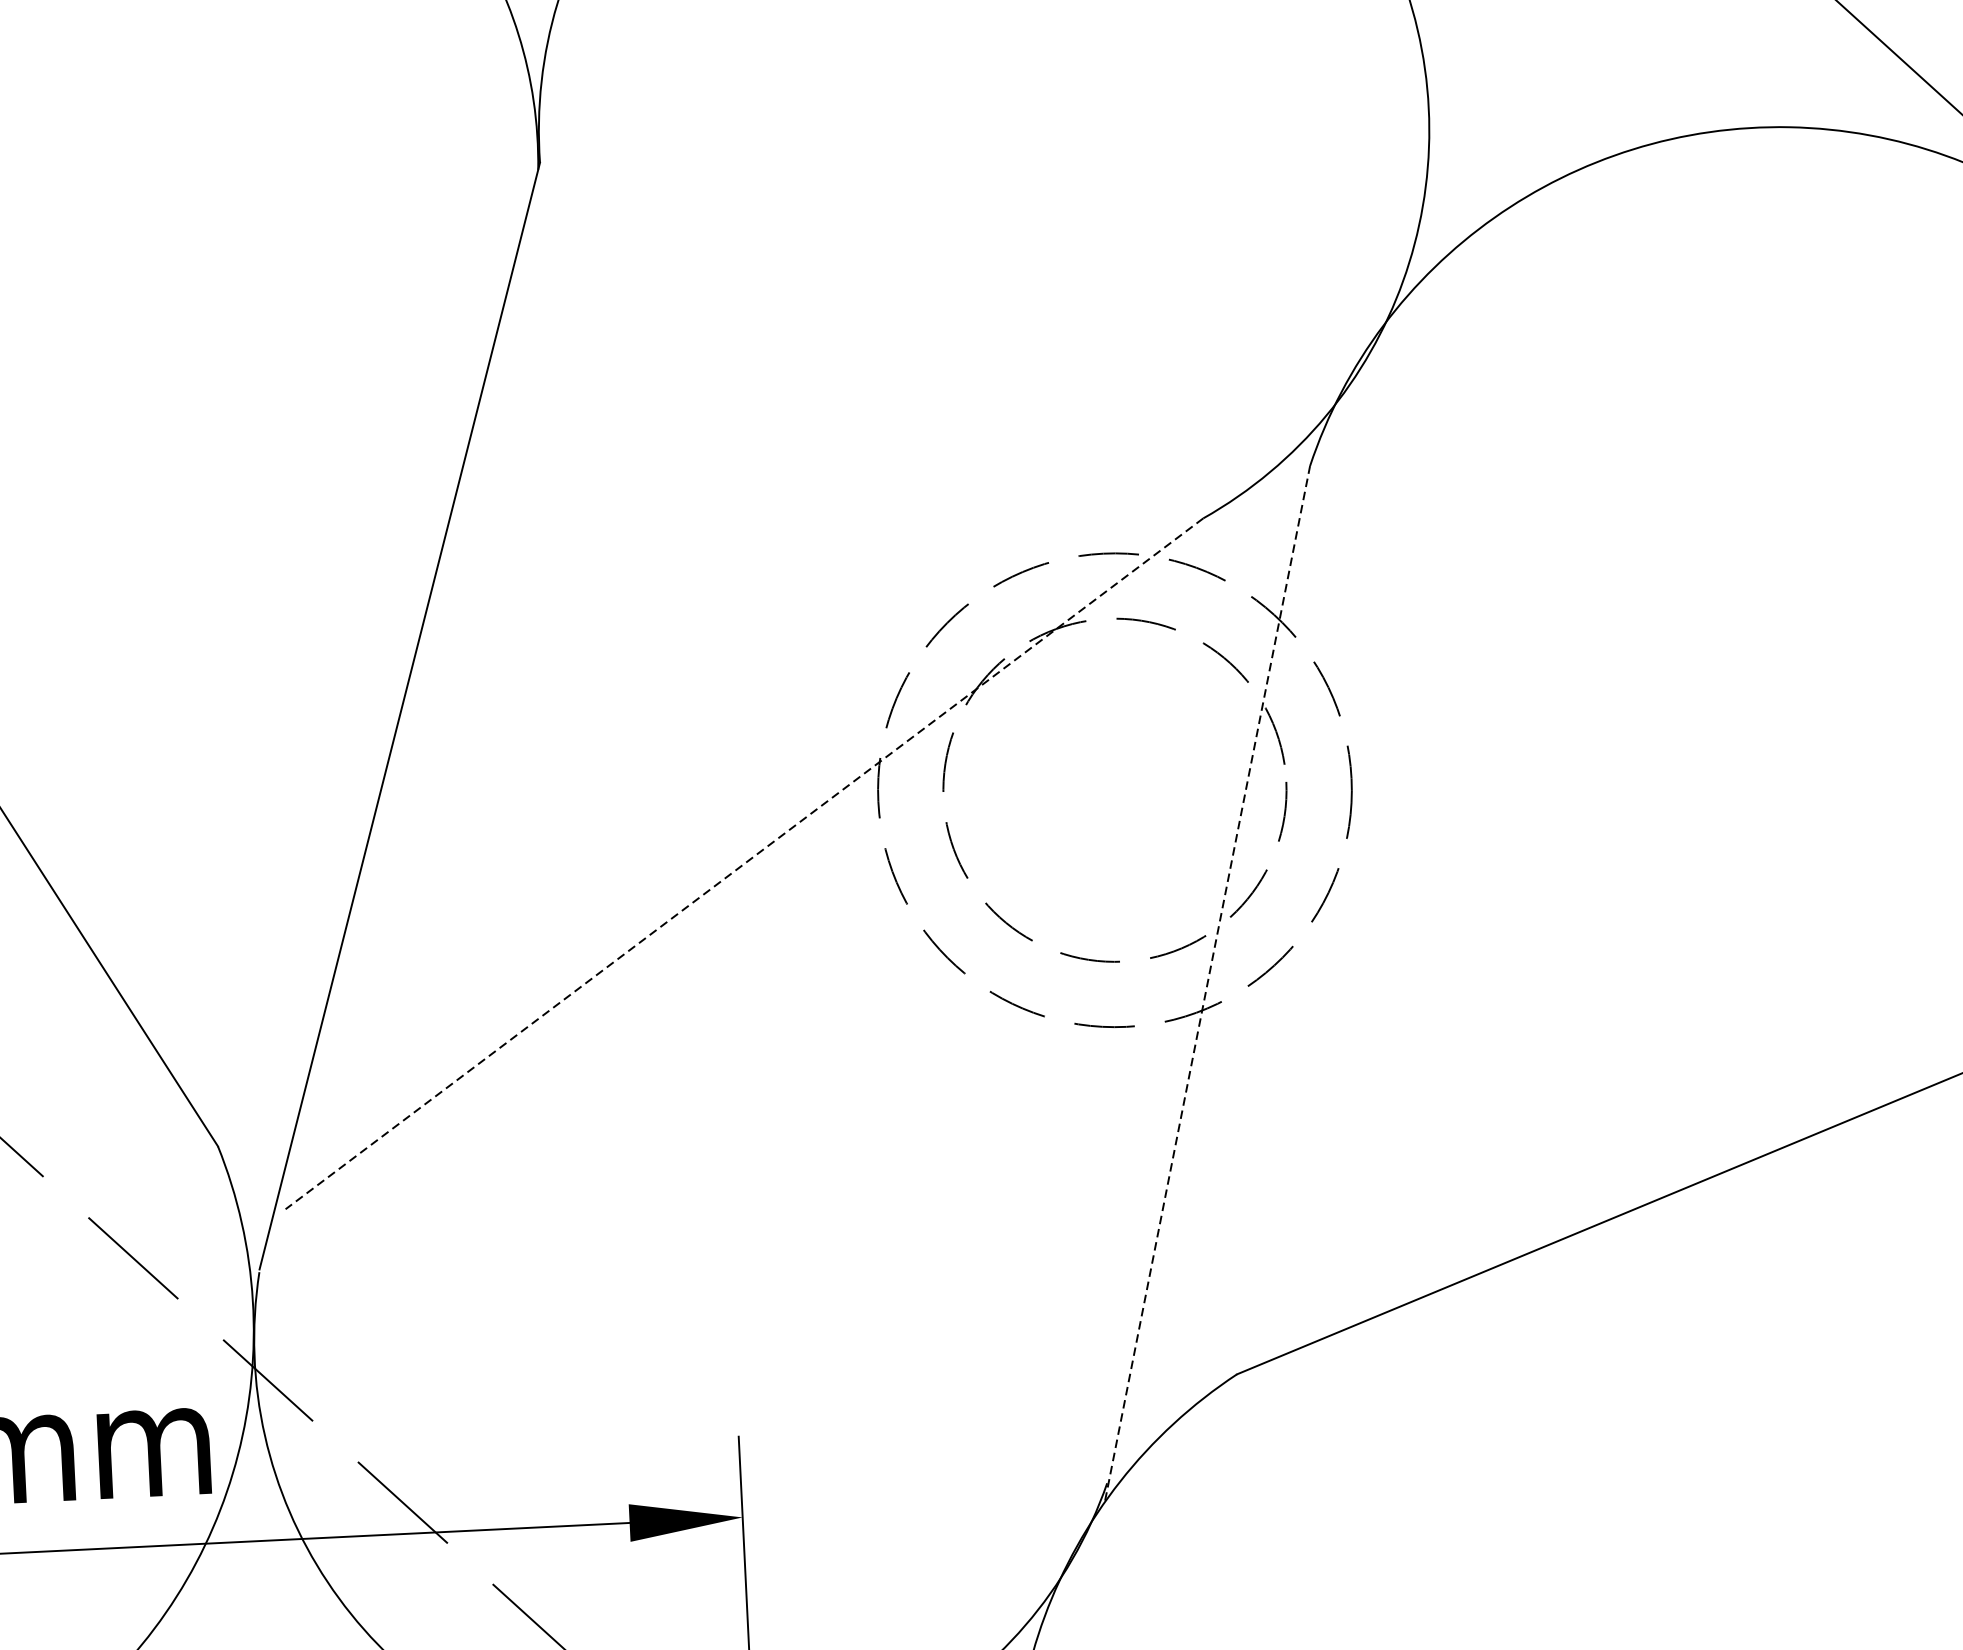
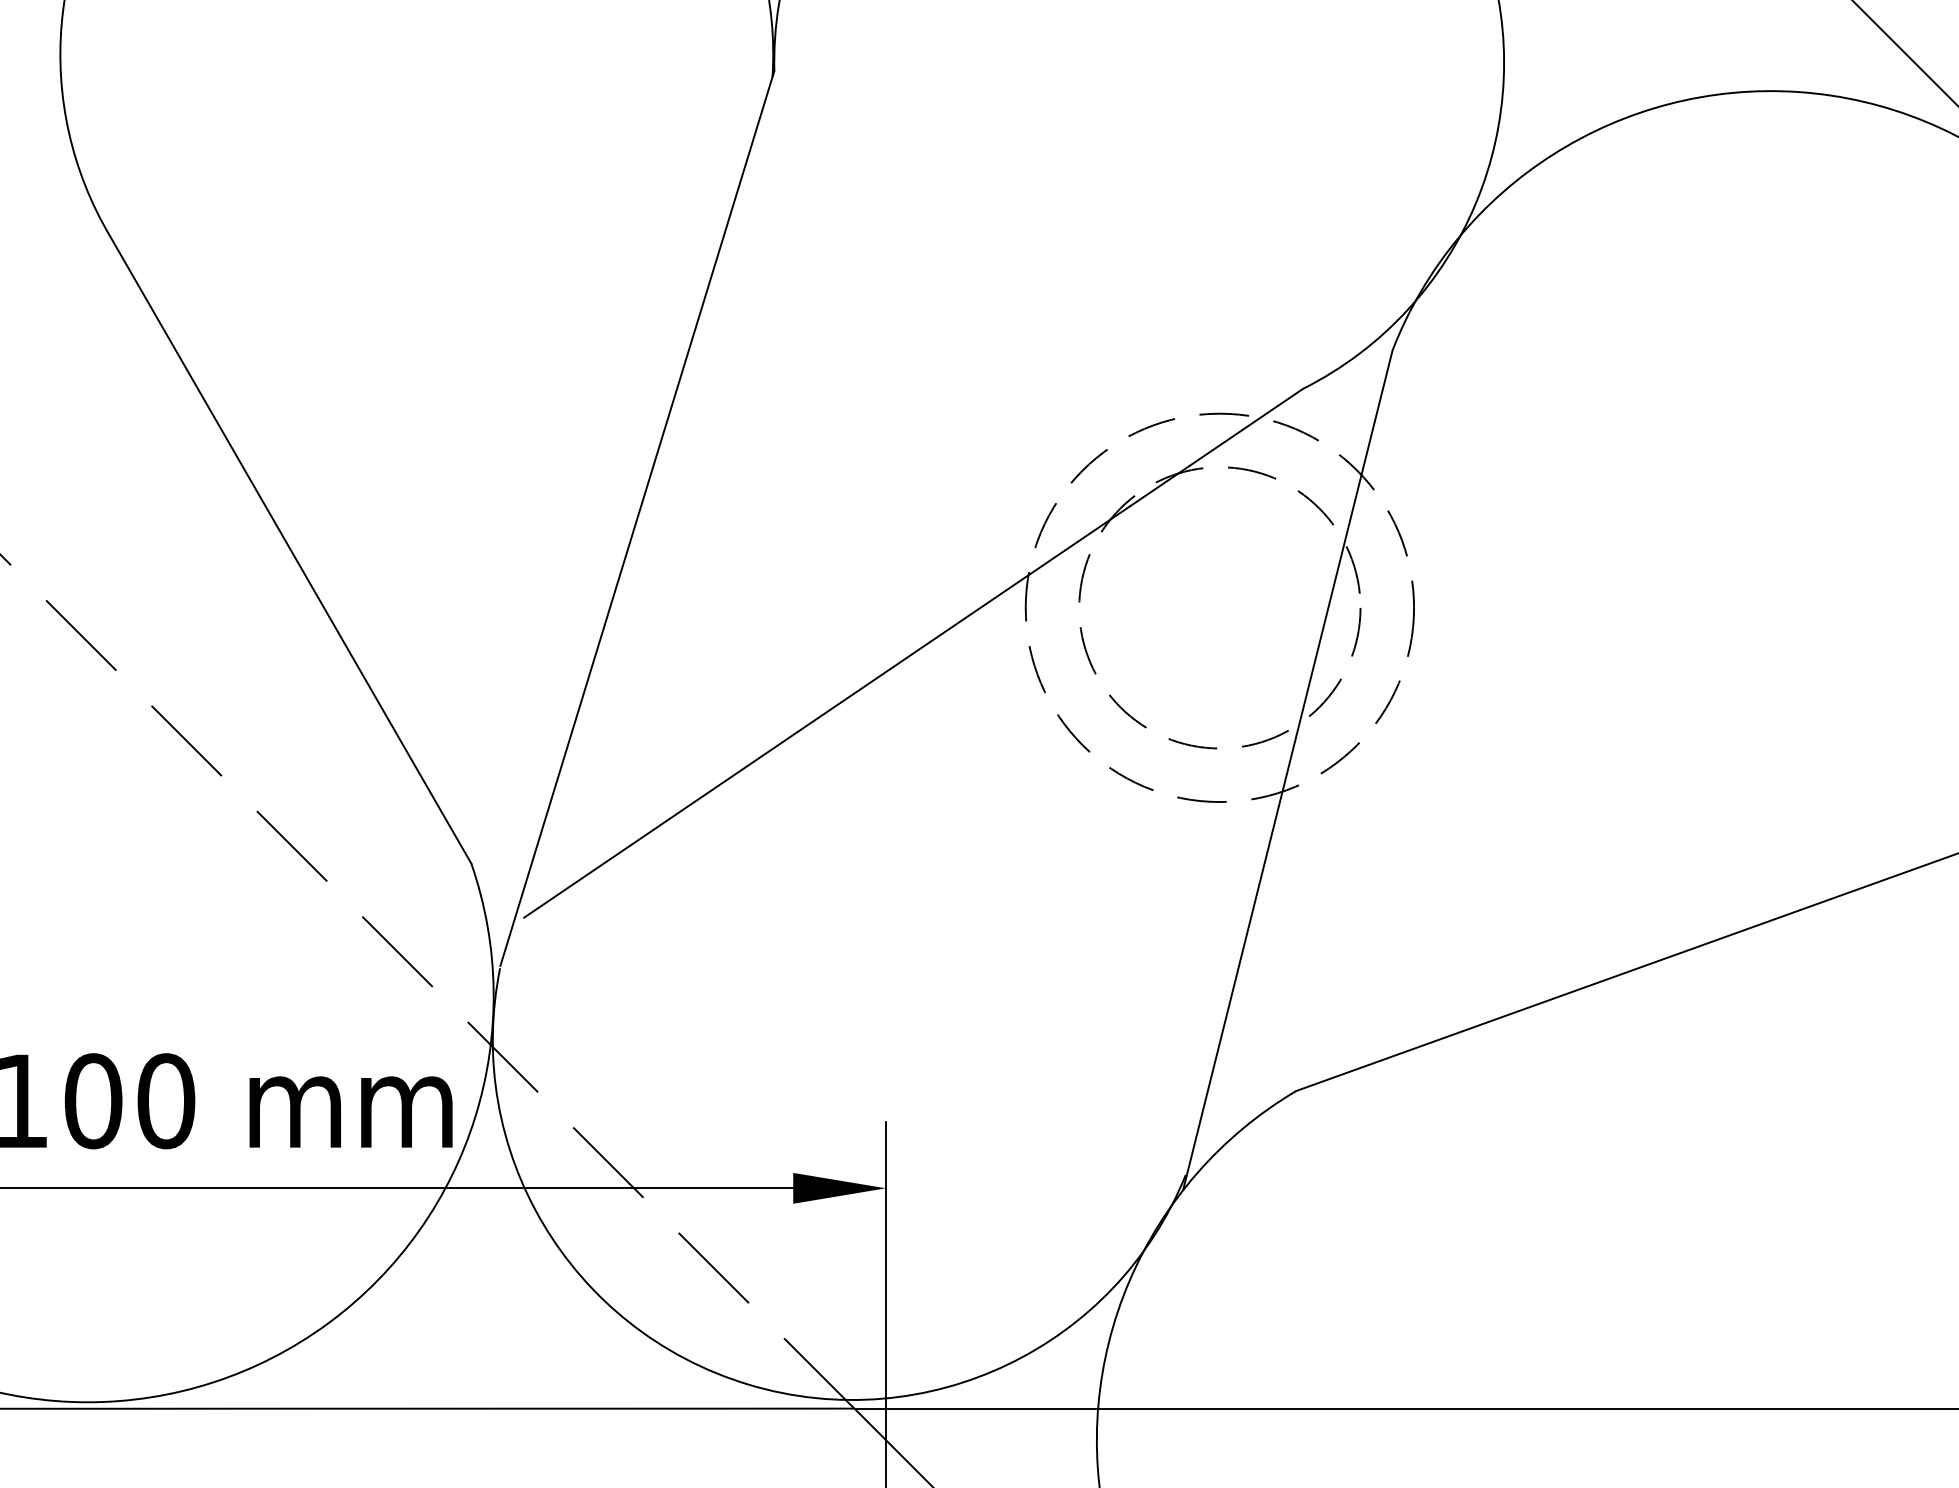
line: (744, 864) -> (913, 653), dashed -> solid
line: (1208, 983) -> (1288, 769), dashed -> solid

